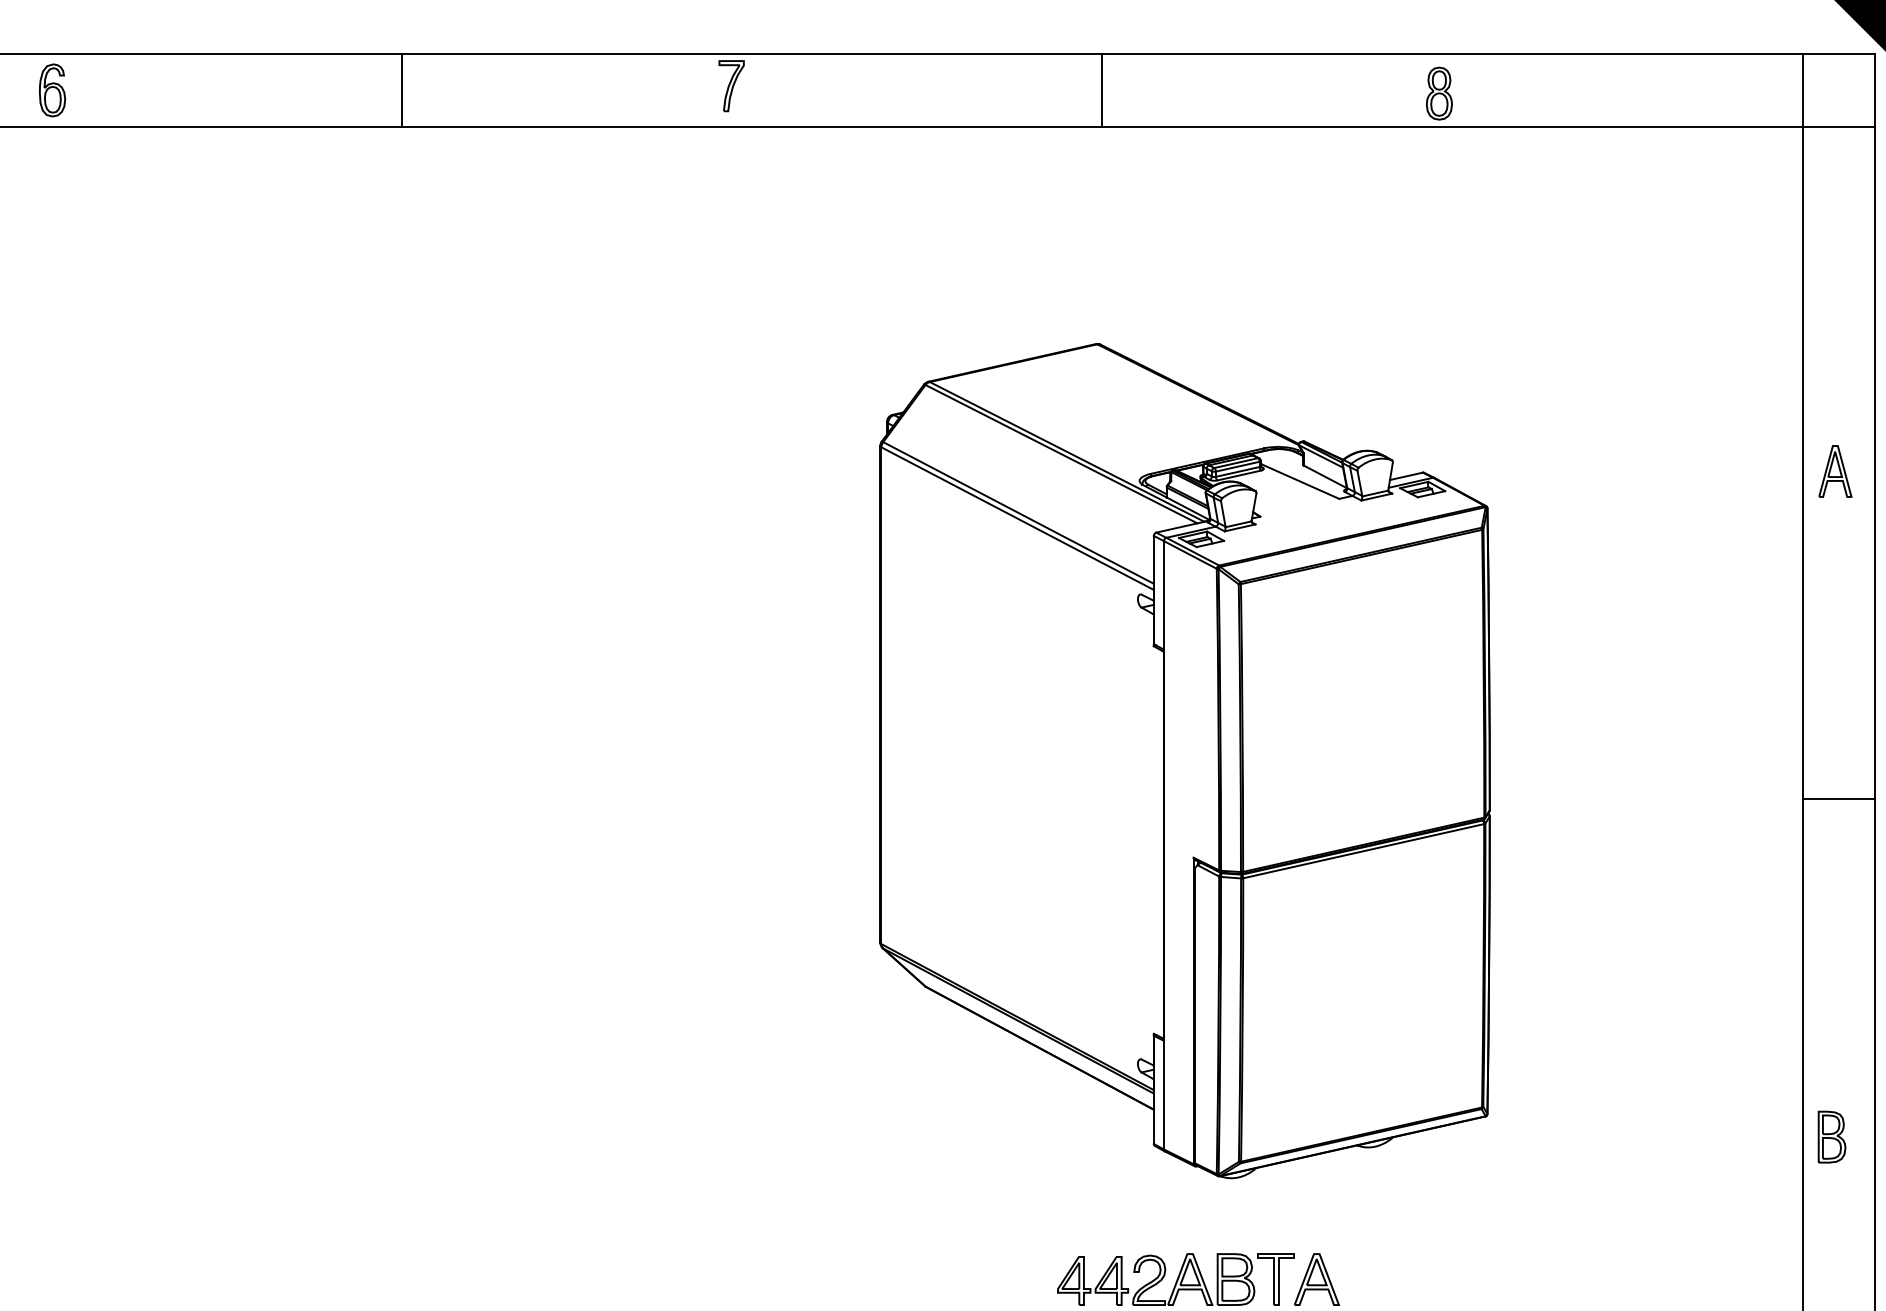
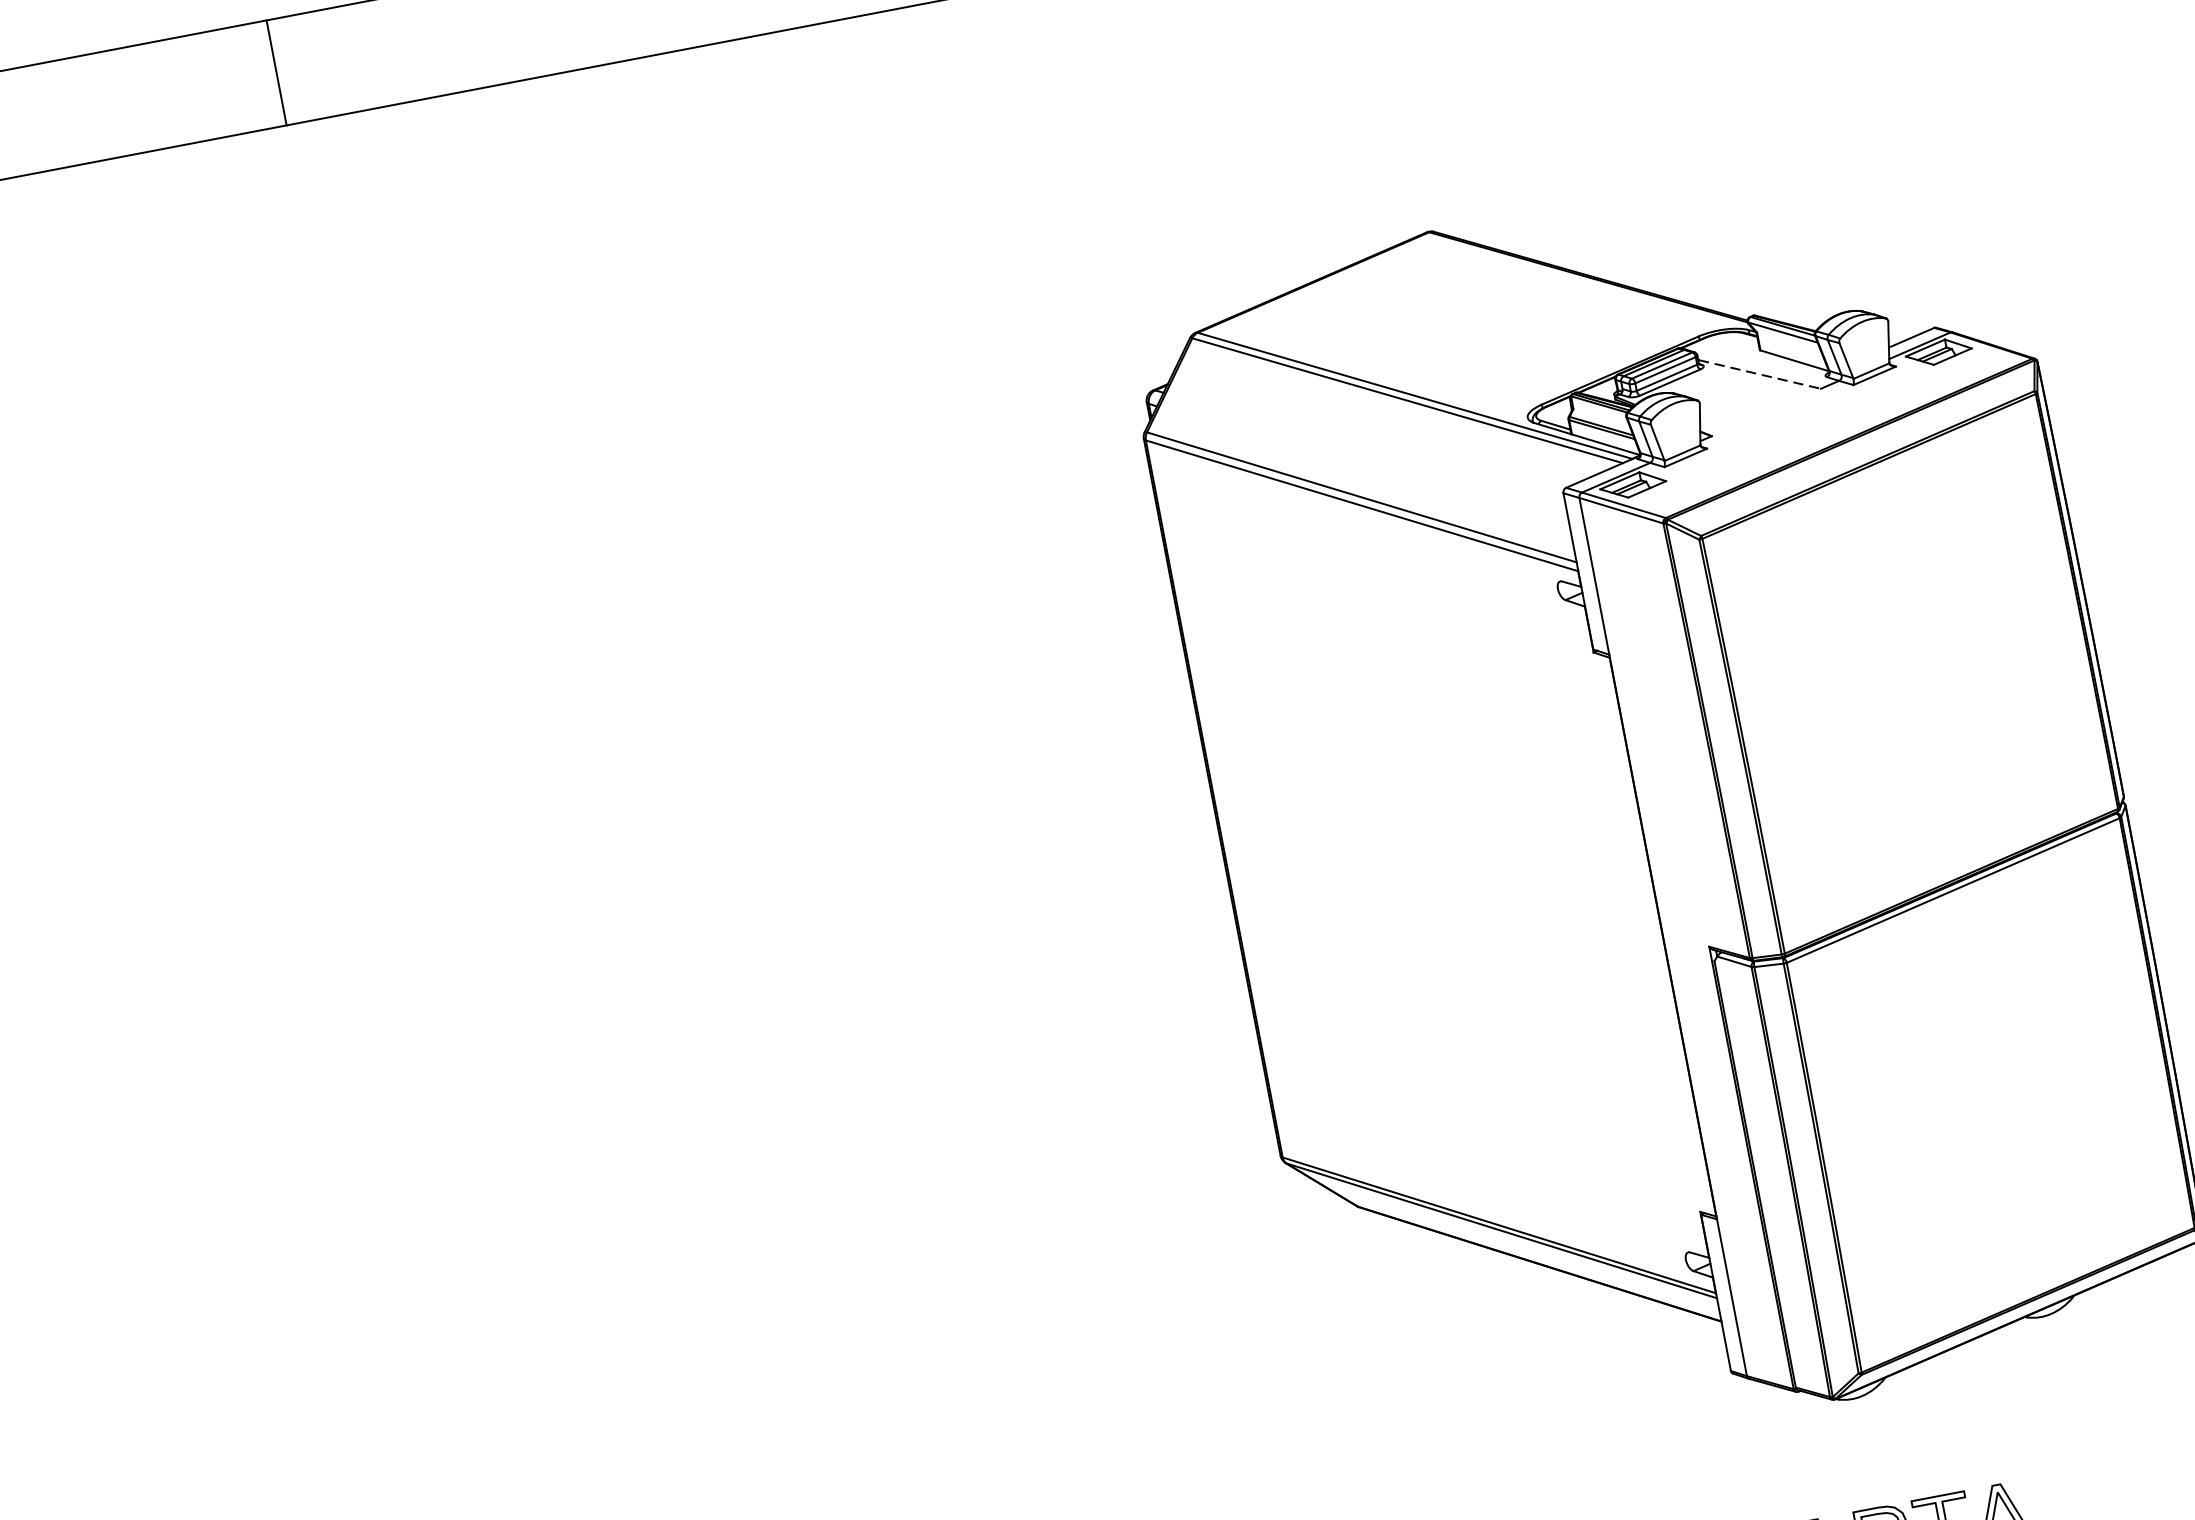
line: (402, 90) -> (276, 72), moved
line: (1300, 481) -> (1760, 374), solid -> dashed

